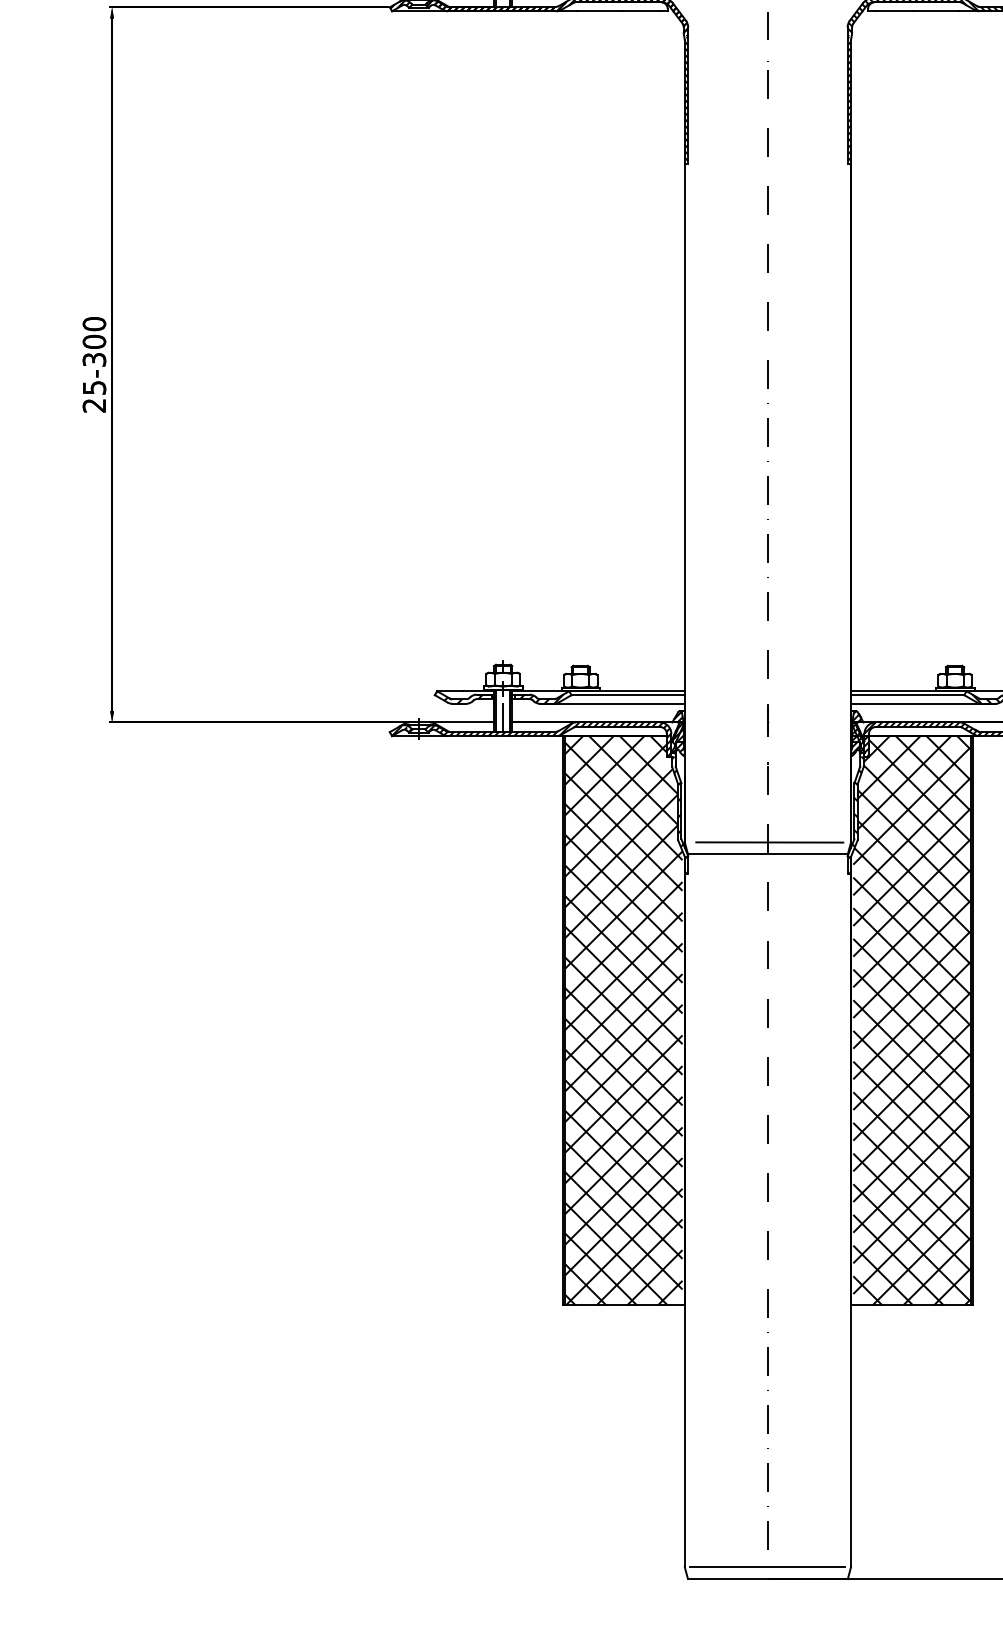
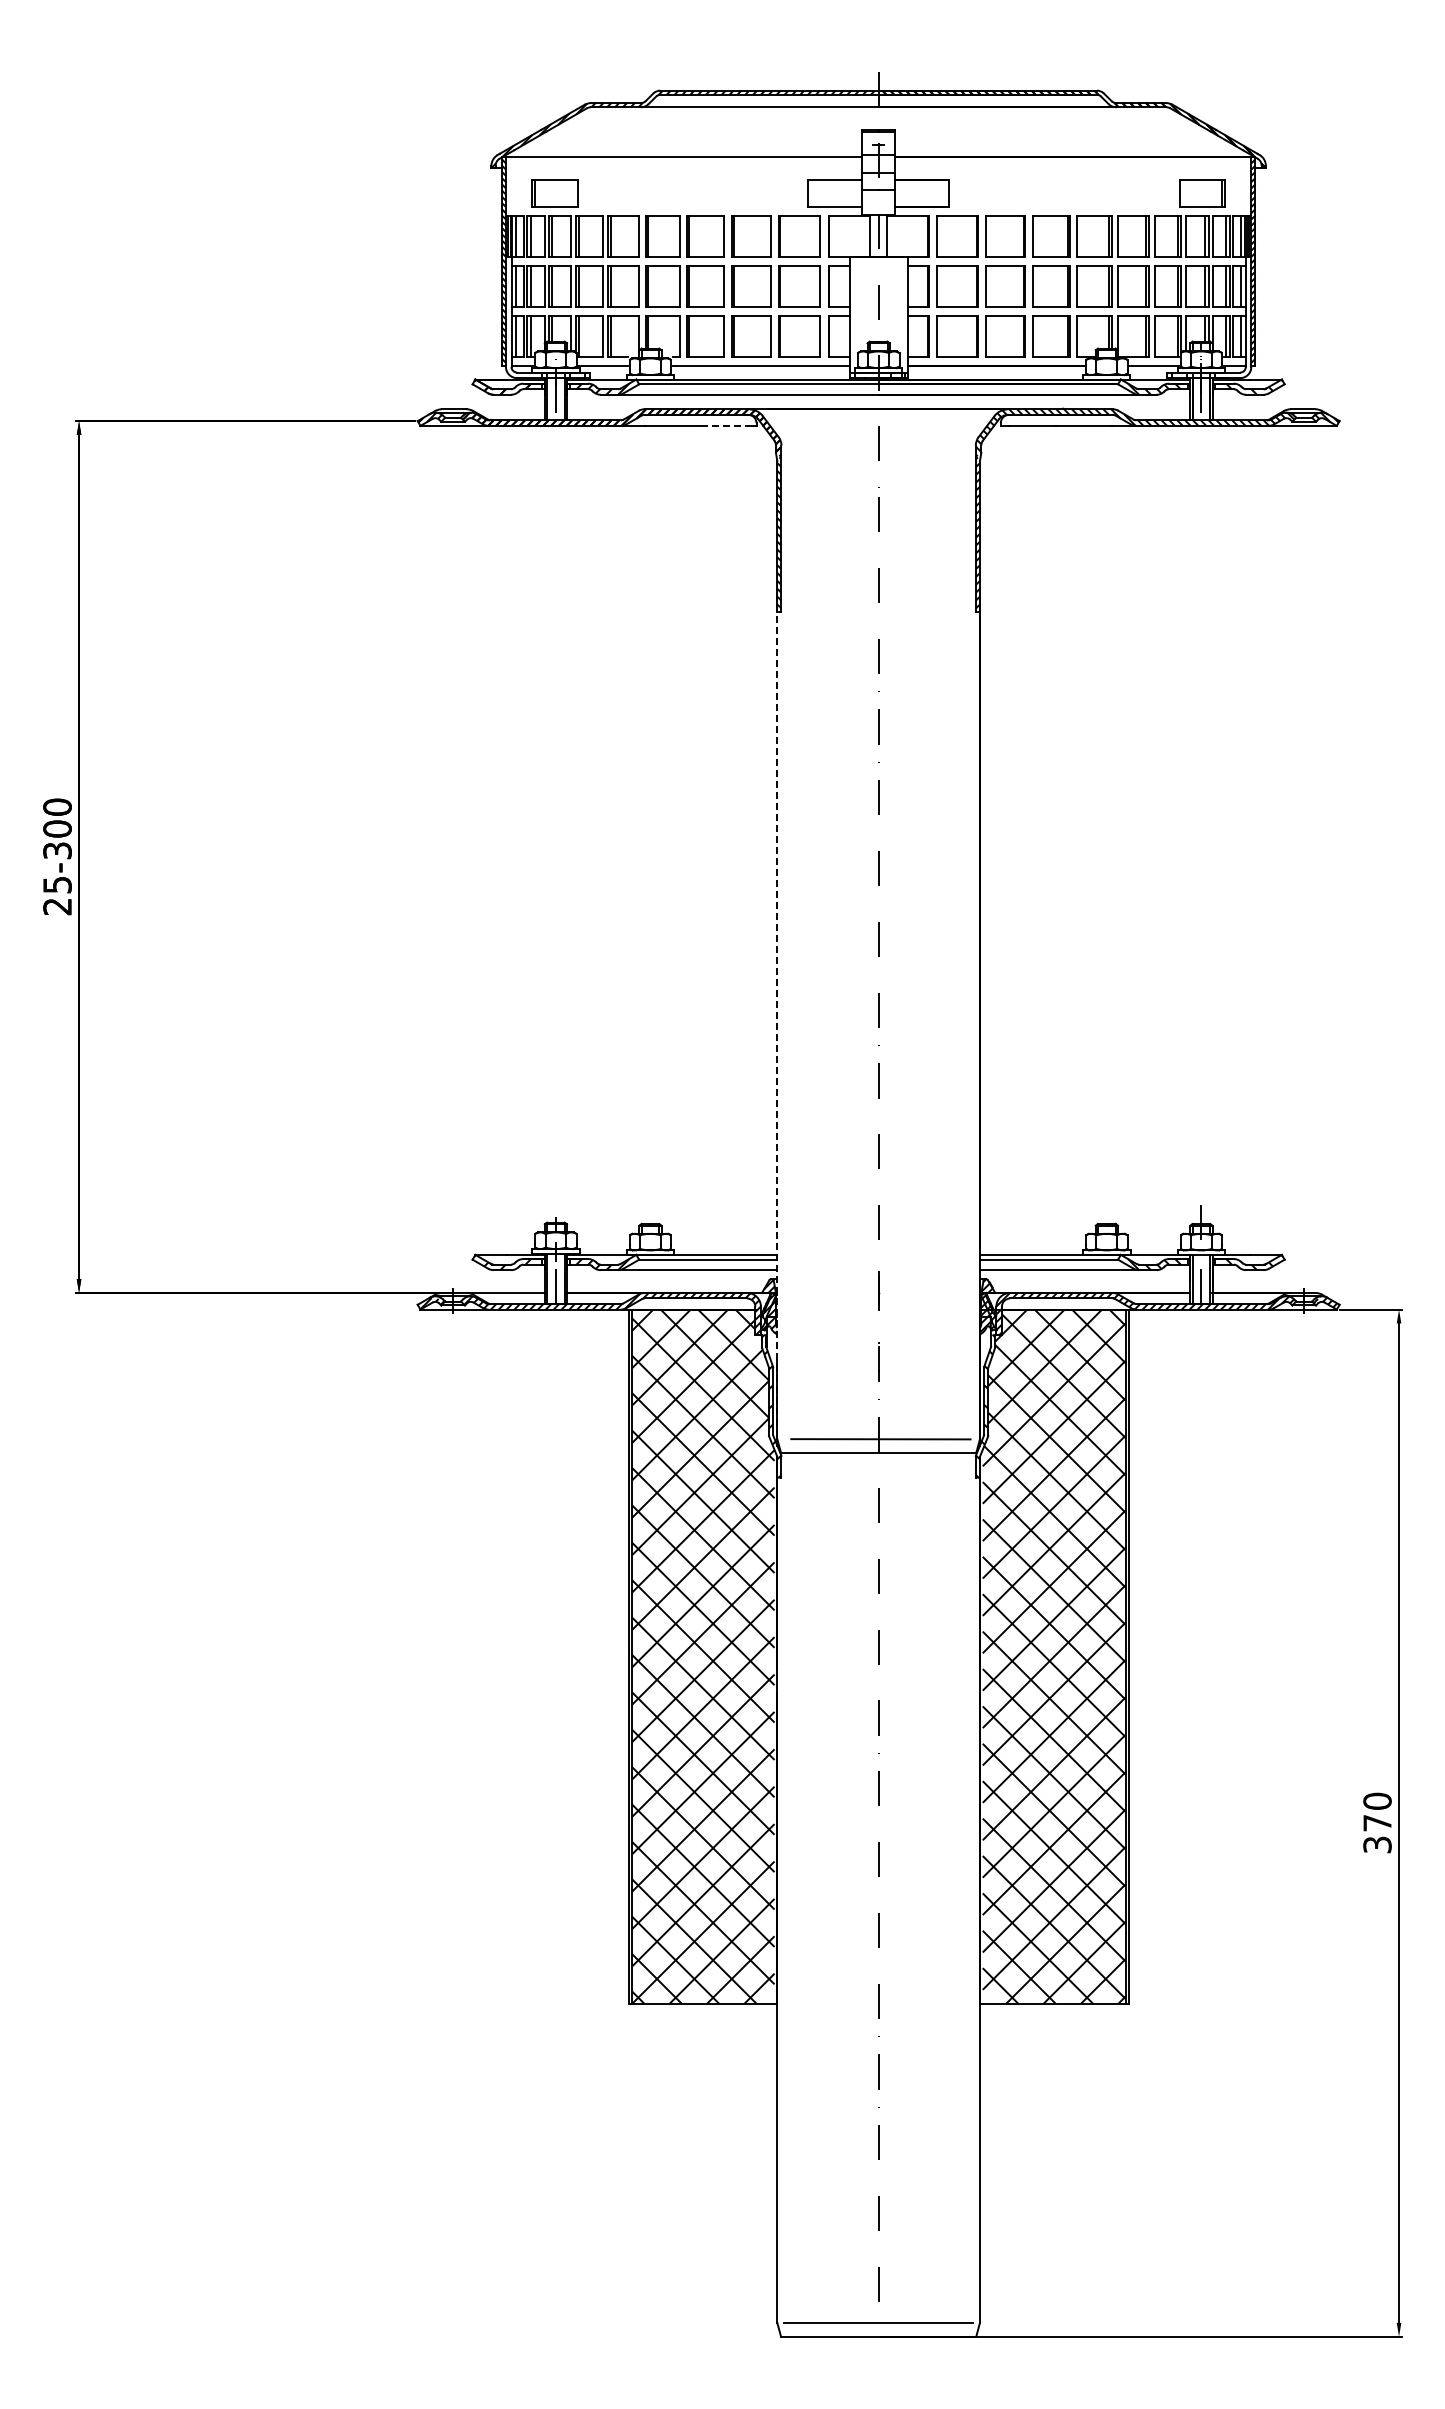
line: (641, 10) -> (724, 425), solid -> dashed
line: (684, 495) -> (777, 1016), solid -> dashed

